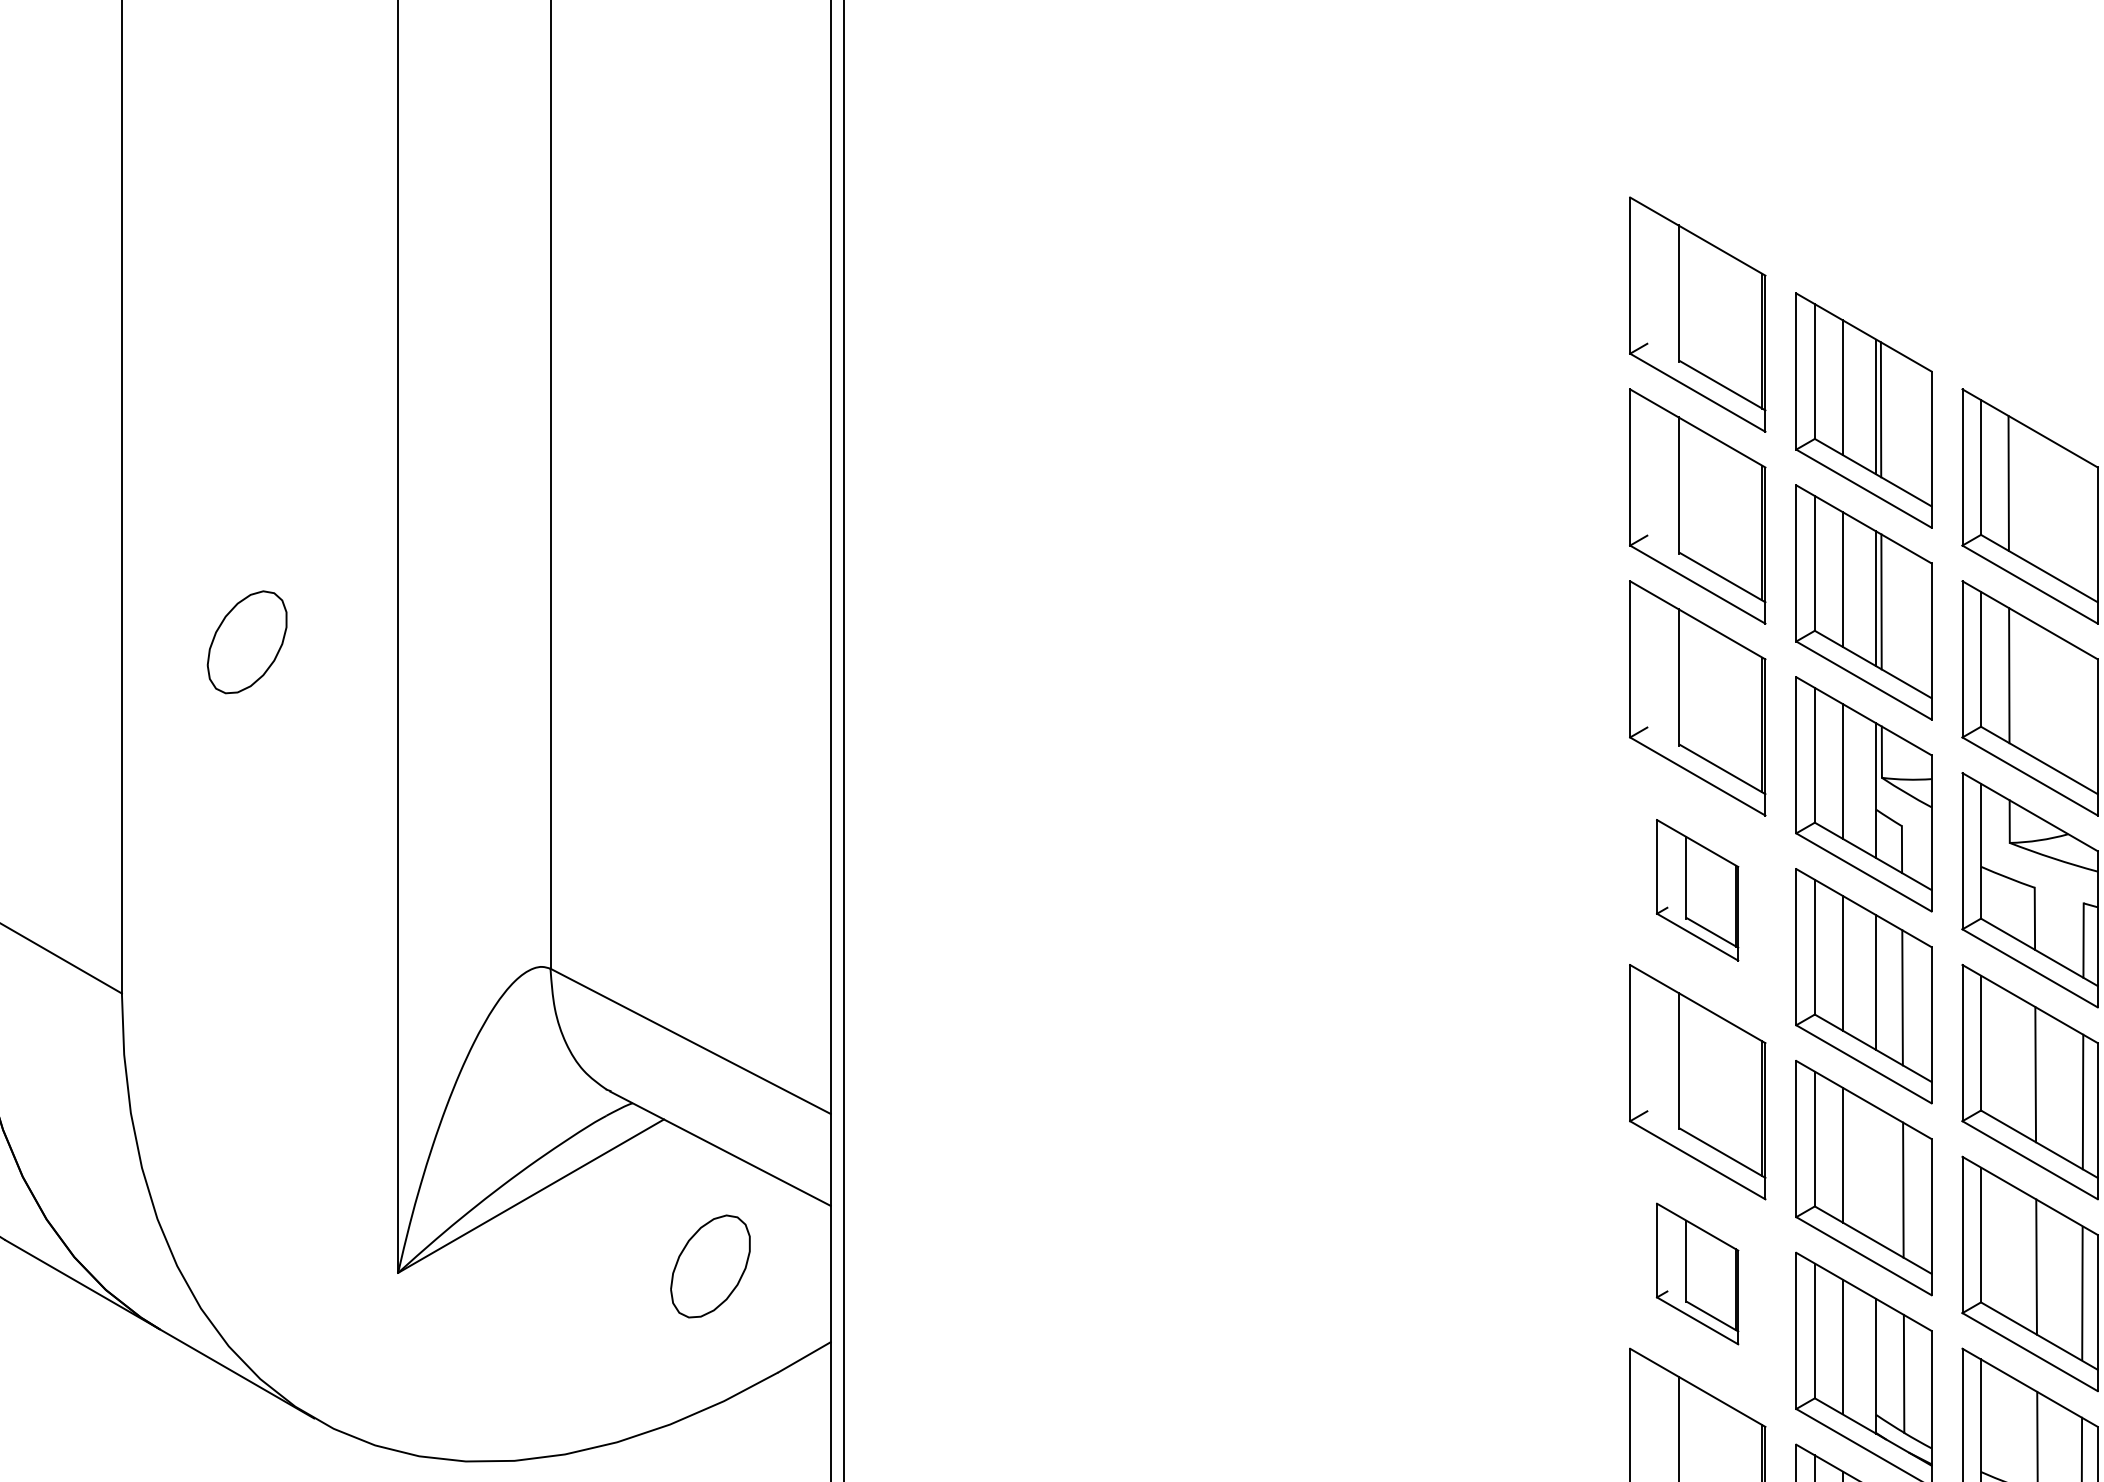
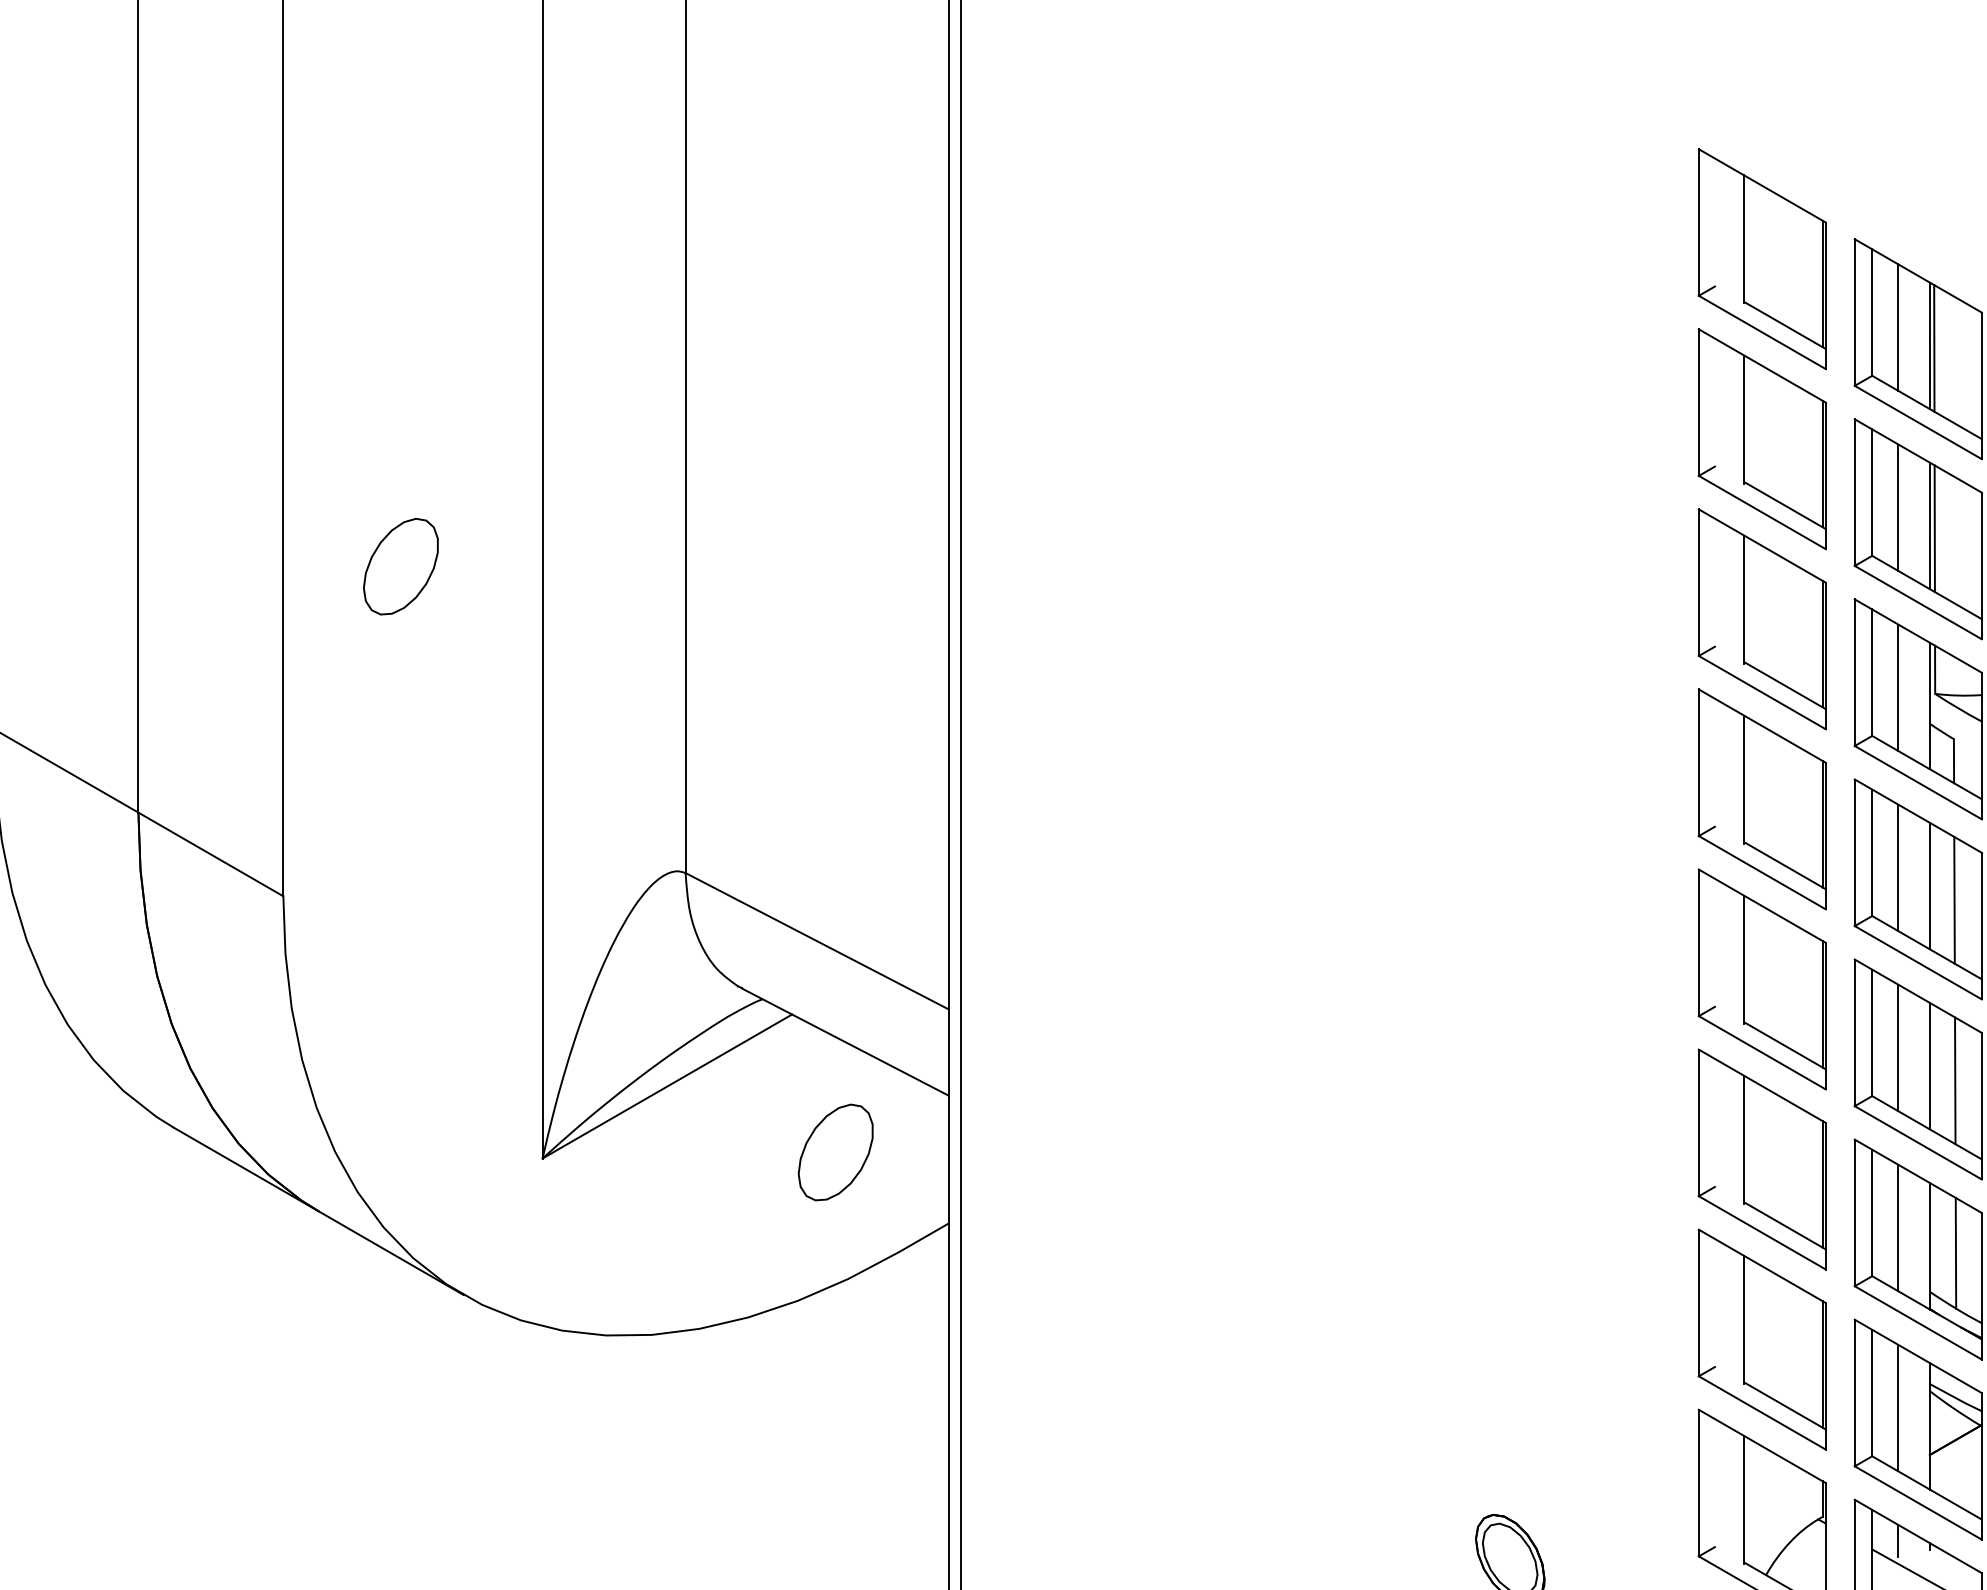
part: (1696, 890) -> (1761, 799), size x1.67
line: (1875, 1173) -> (1929, 1065), added
part: (1696, 1273) -> (1761, 1159), size x1.67

